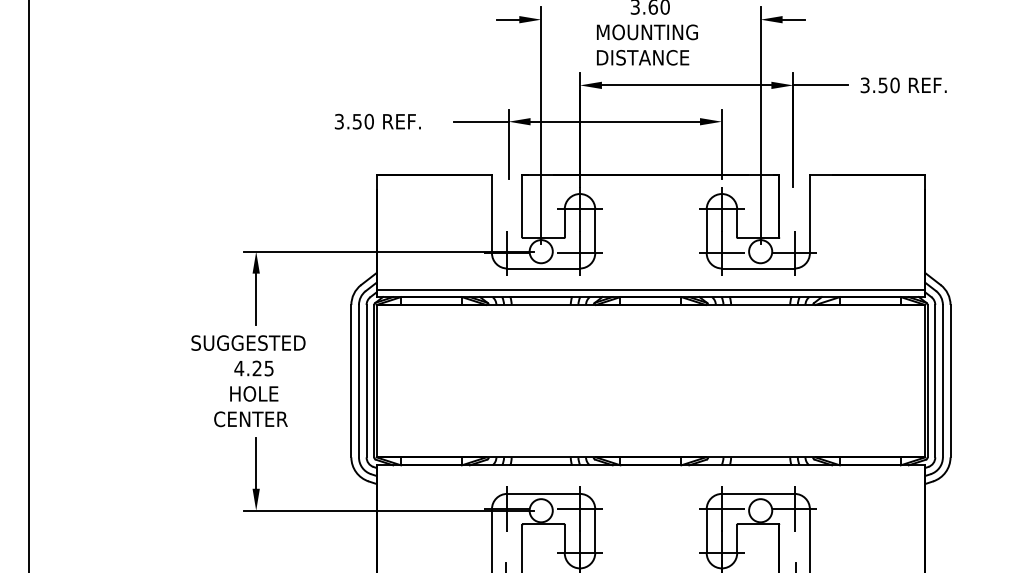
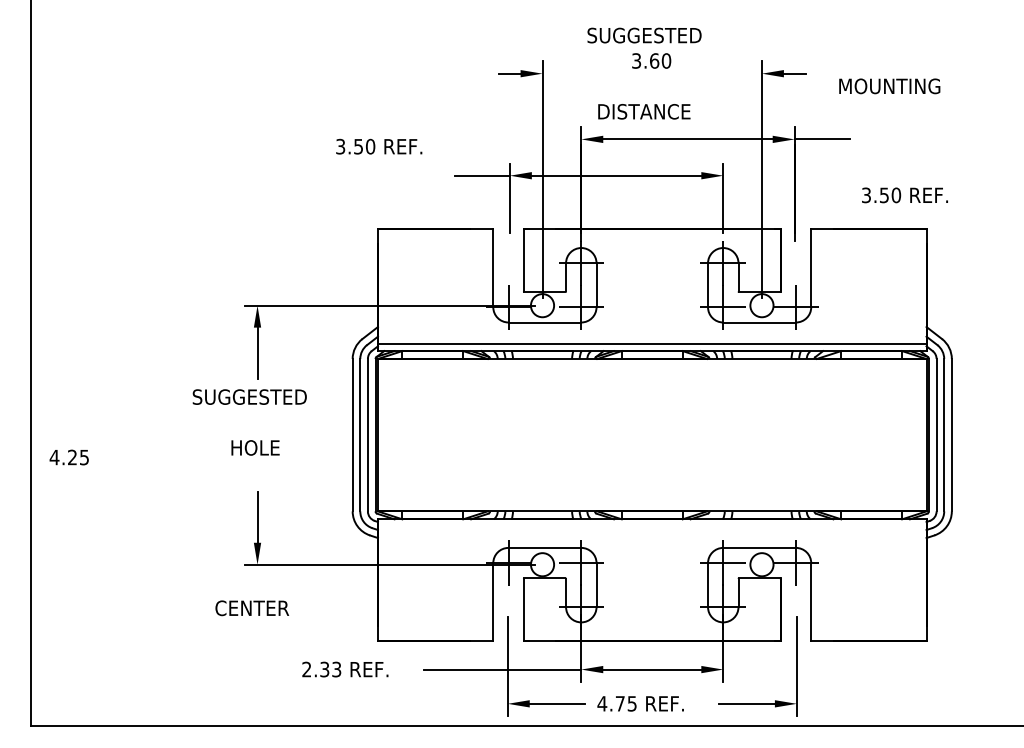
text: (647, 32) -> (889, 86), moved
text: (903, 85) -> (904, 195), moved
text: (378, 121) -> (379, 146), moved
text: (253, 368) -> (68, 457), moved
text: (251, 419) -> (252, 608), moved

